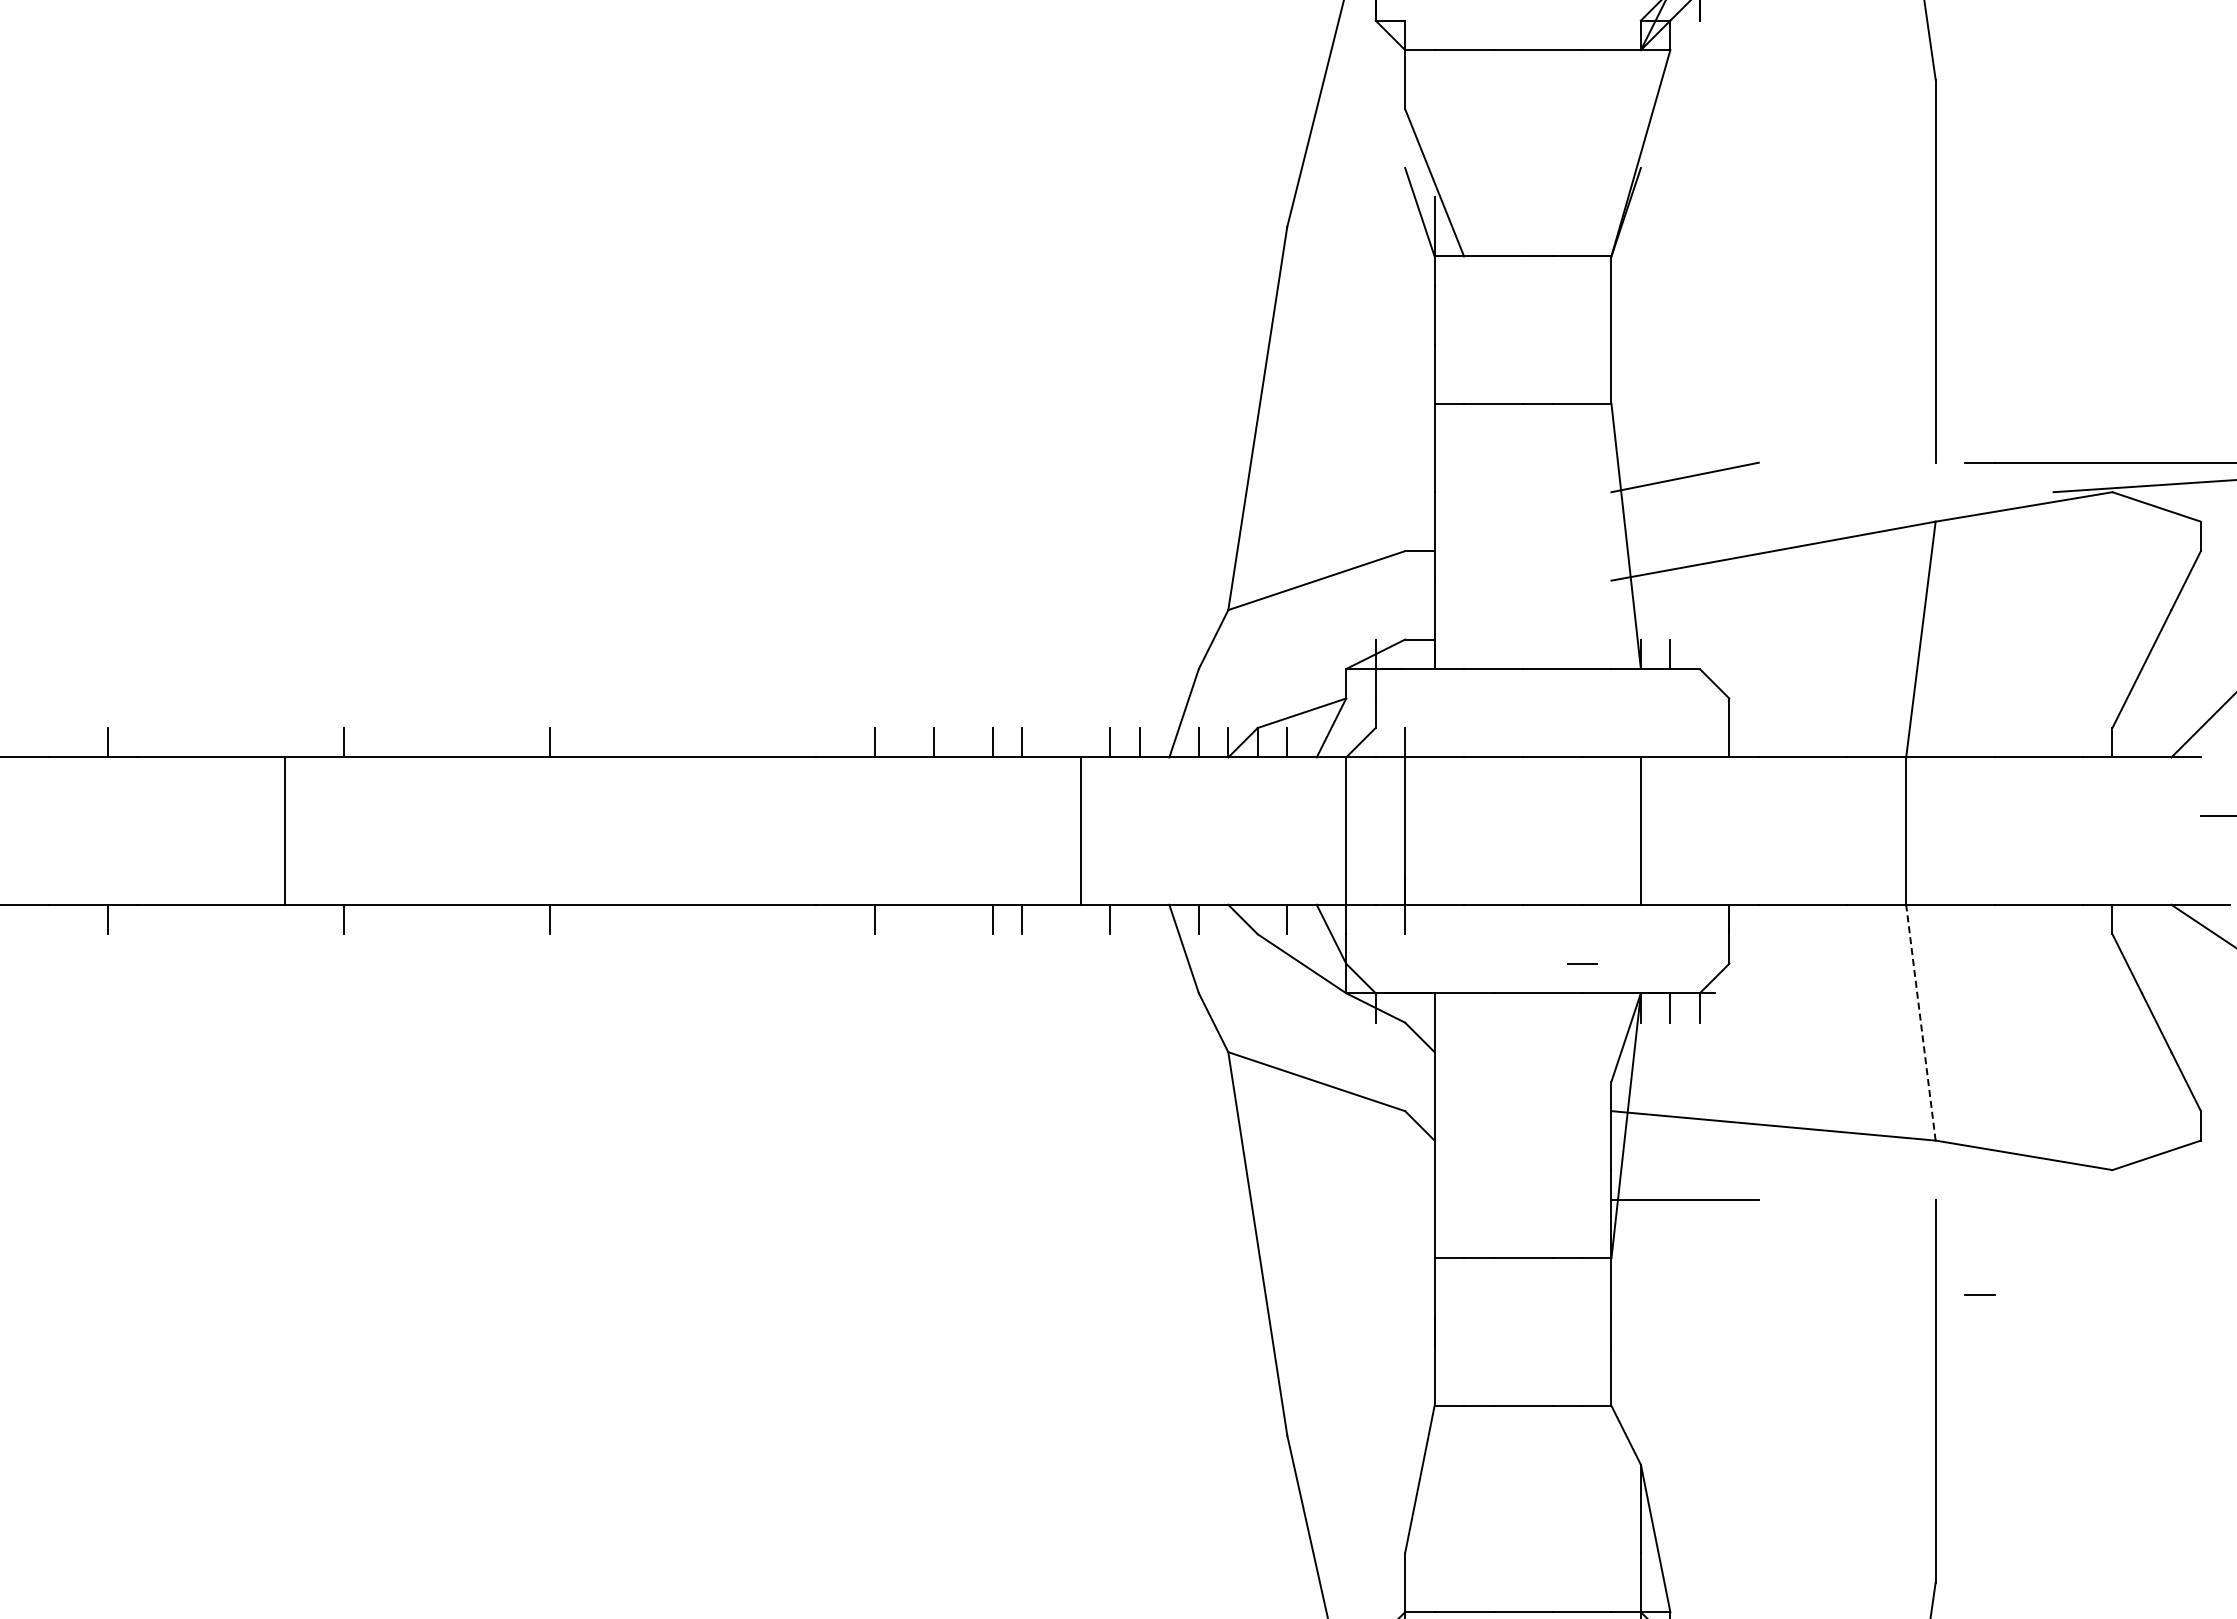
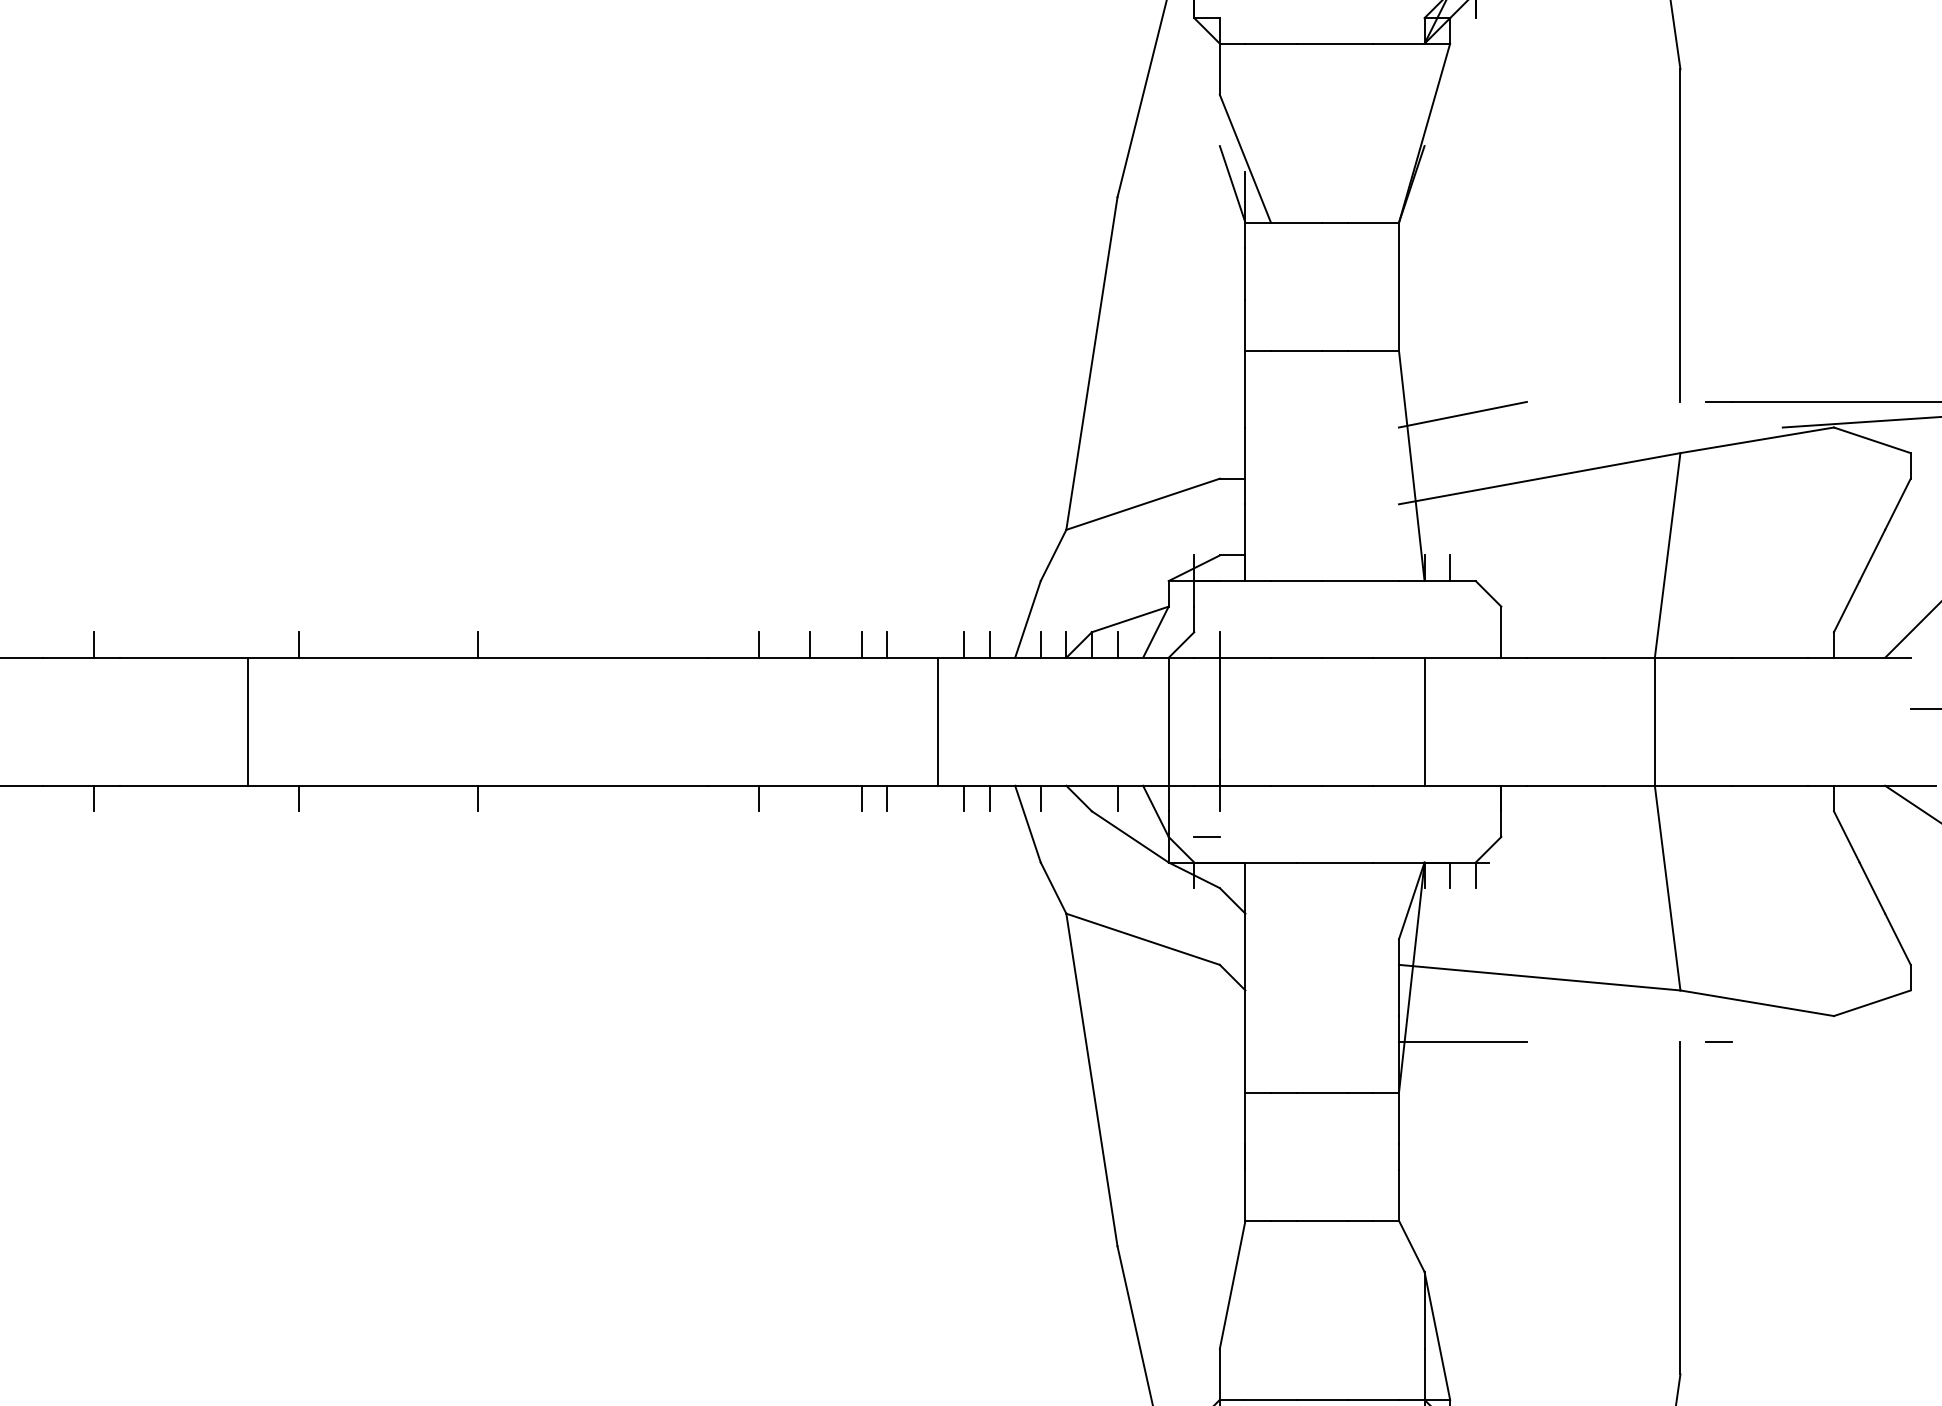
line: (1139, 919) -> (989, 798), added
line: (1582, 963) -> (1207, 836), moved
line: (1920, 1022) -> (1667, 887), dashed -> solid
line: (1979, 1294) -> (1718, 1041), moved

